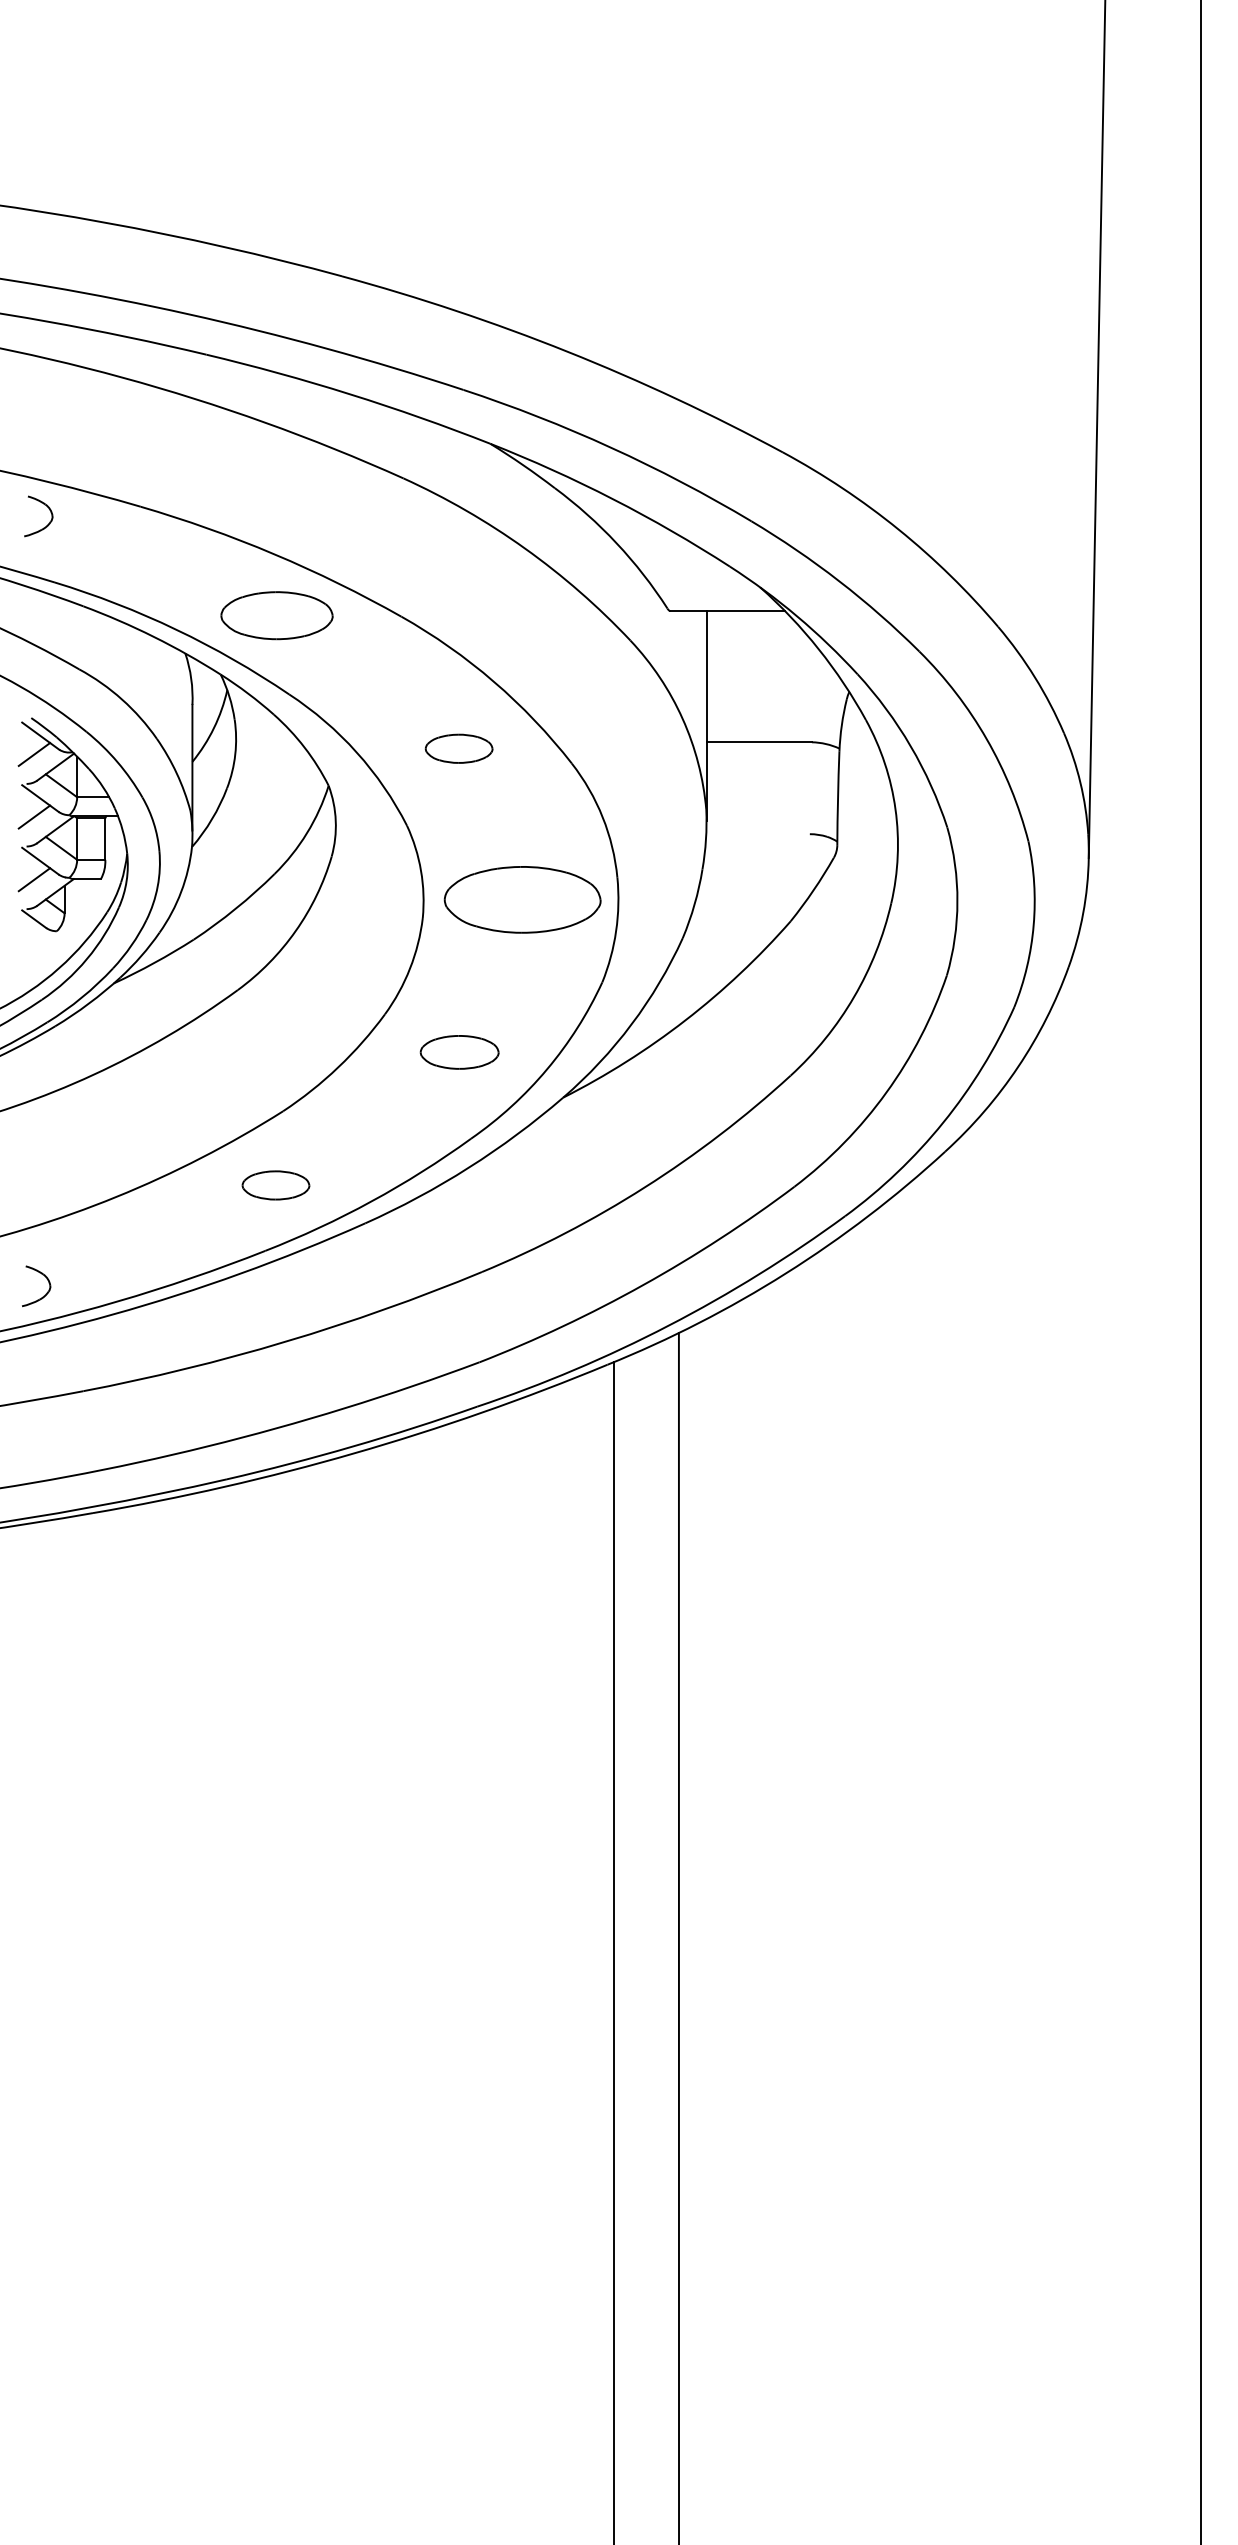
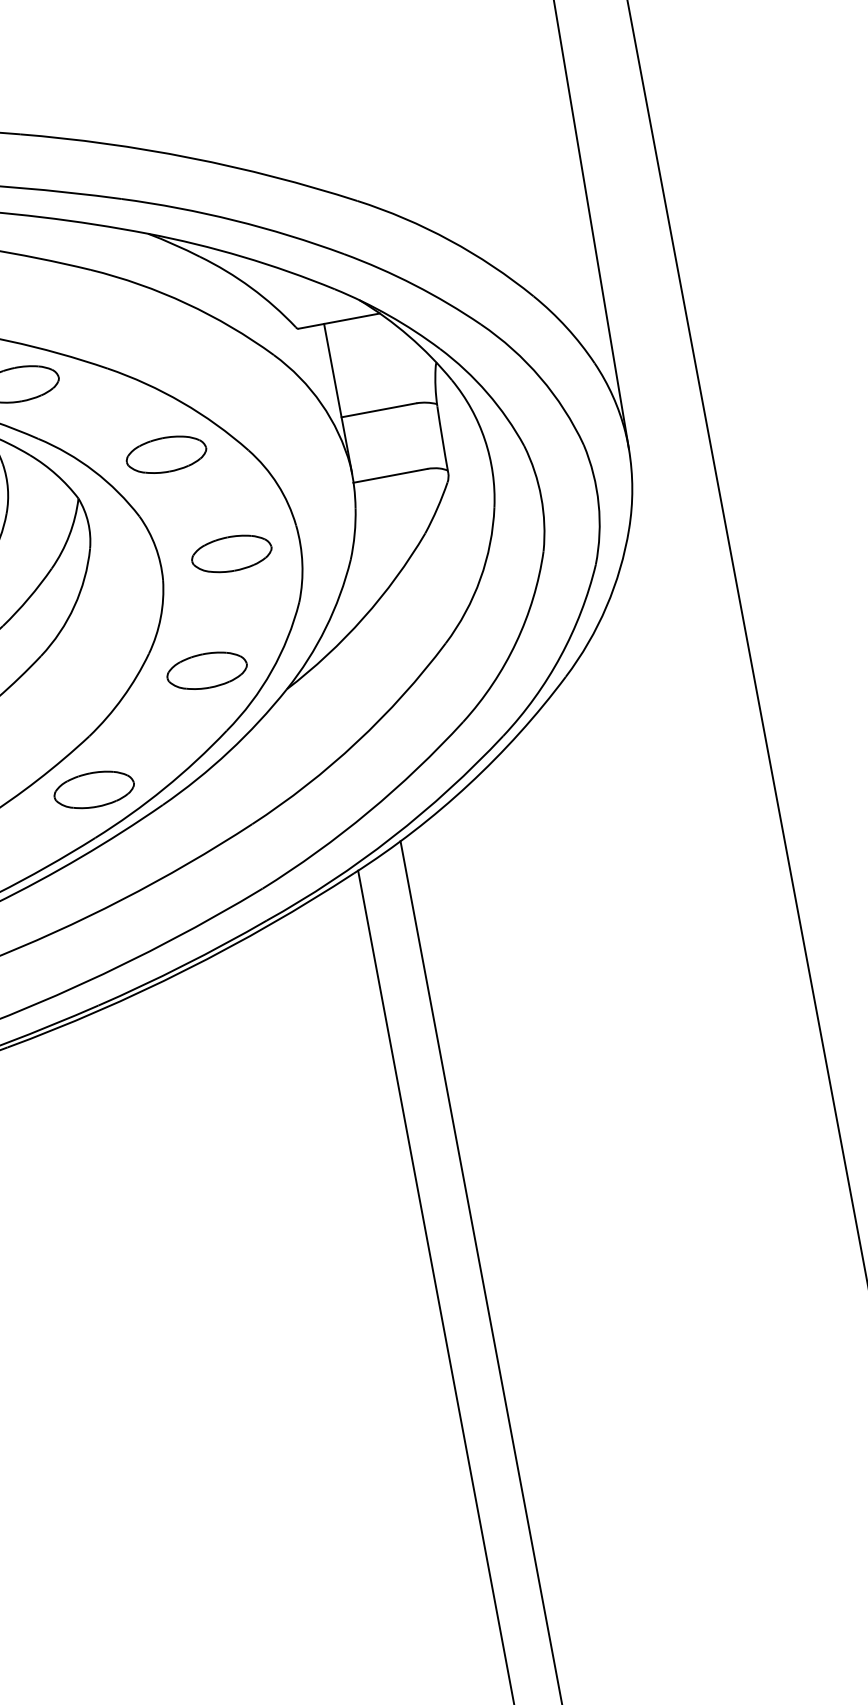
part: (458, 748) -> (165, 454), size x1.67
line: (757, 834) -> (390, 476), added
part: (522, 899) -> (231, 553), size x0.71
part: (459, 1052) -> (207, 670), size x1.43
part: (275, 1185) -> (93, 790), size x1.67

